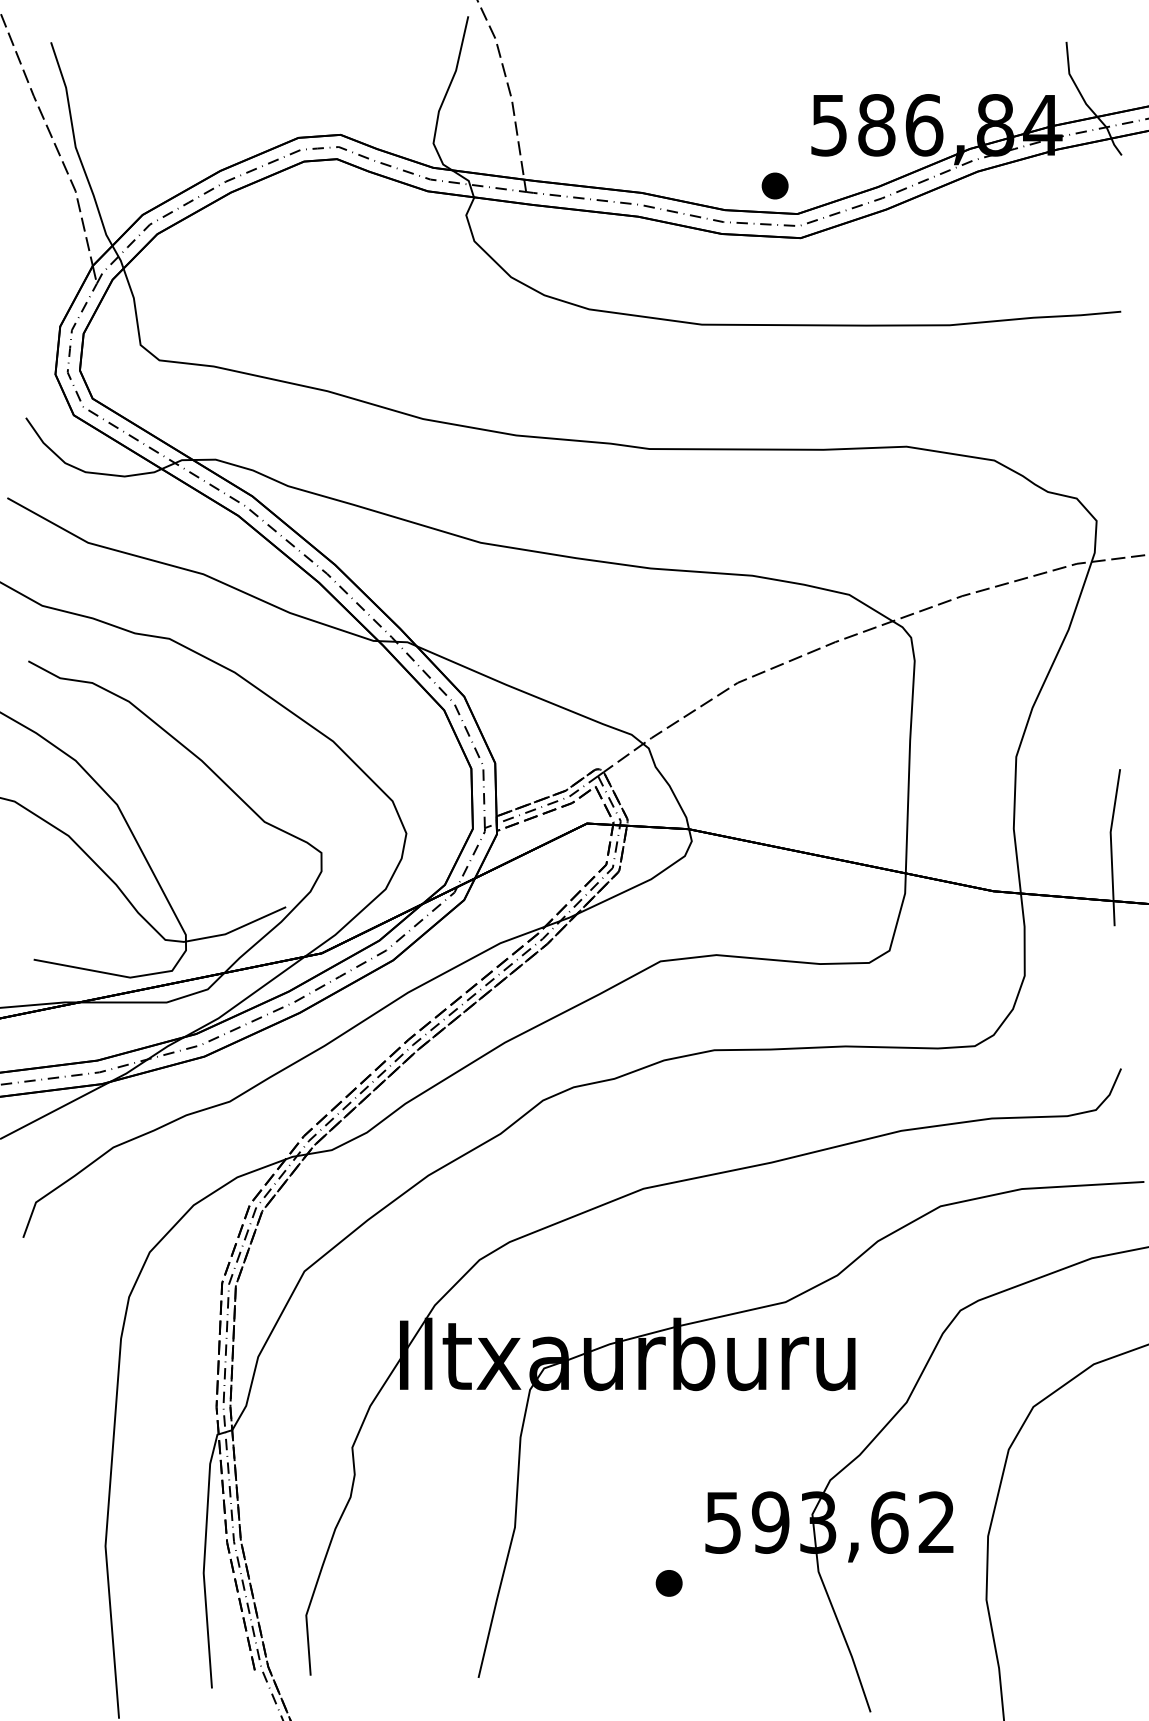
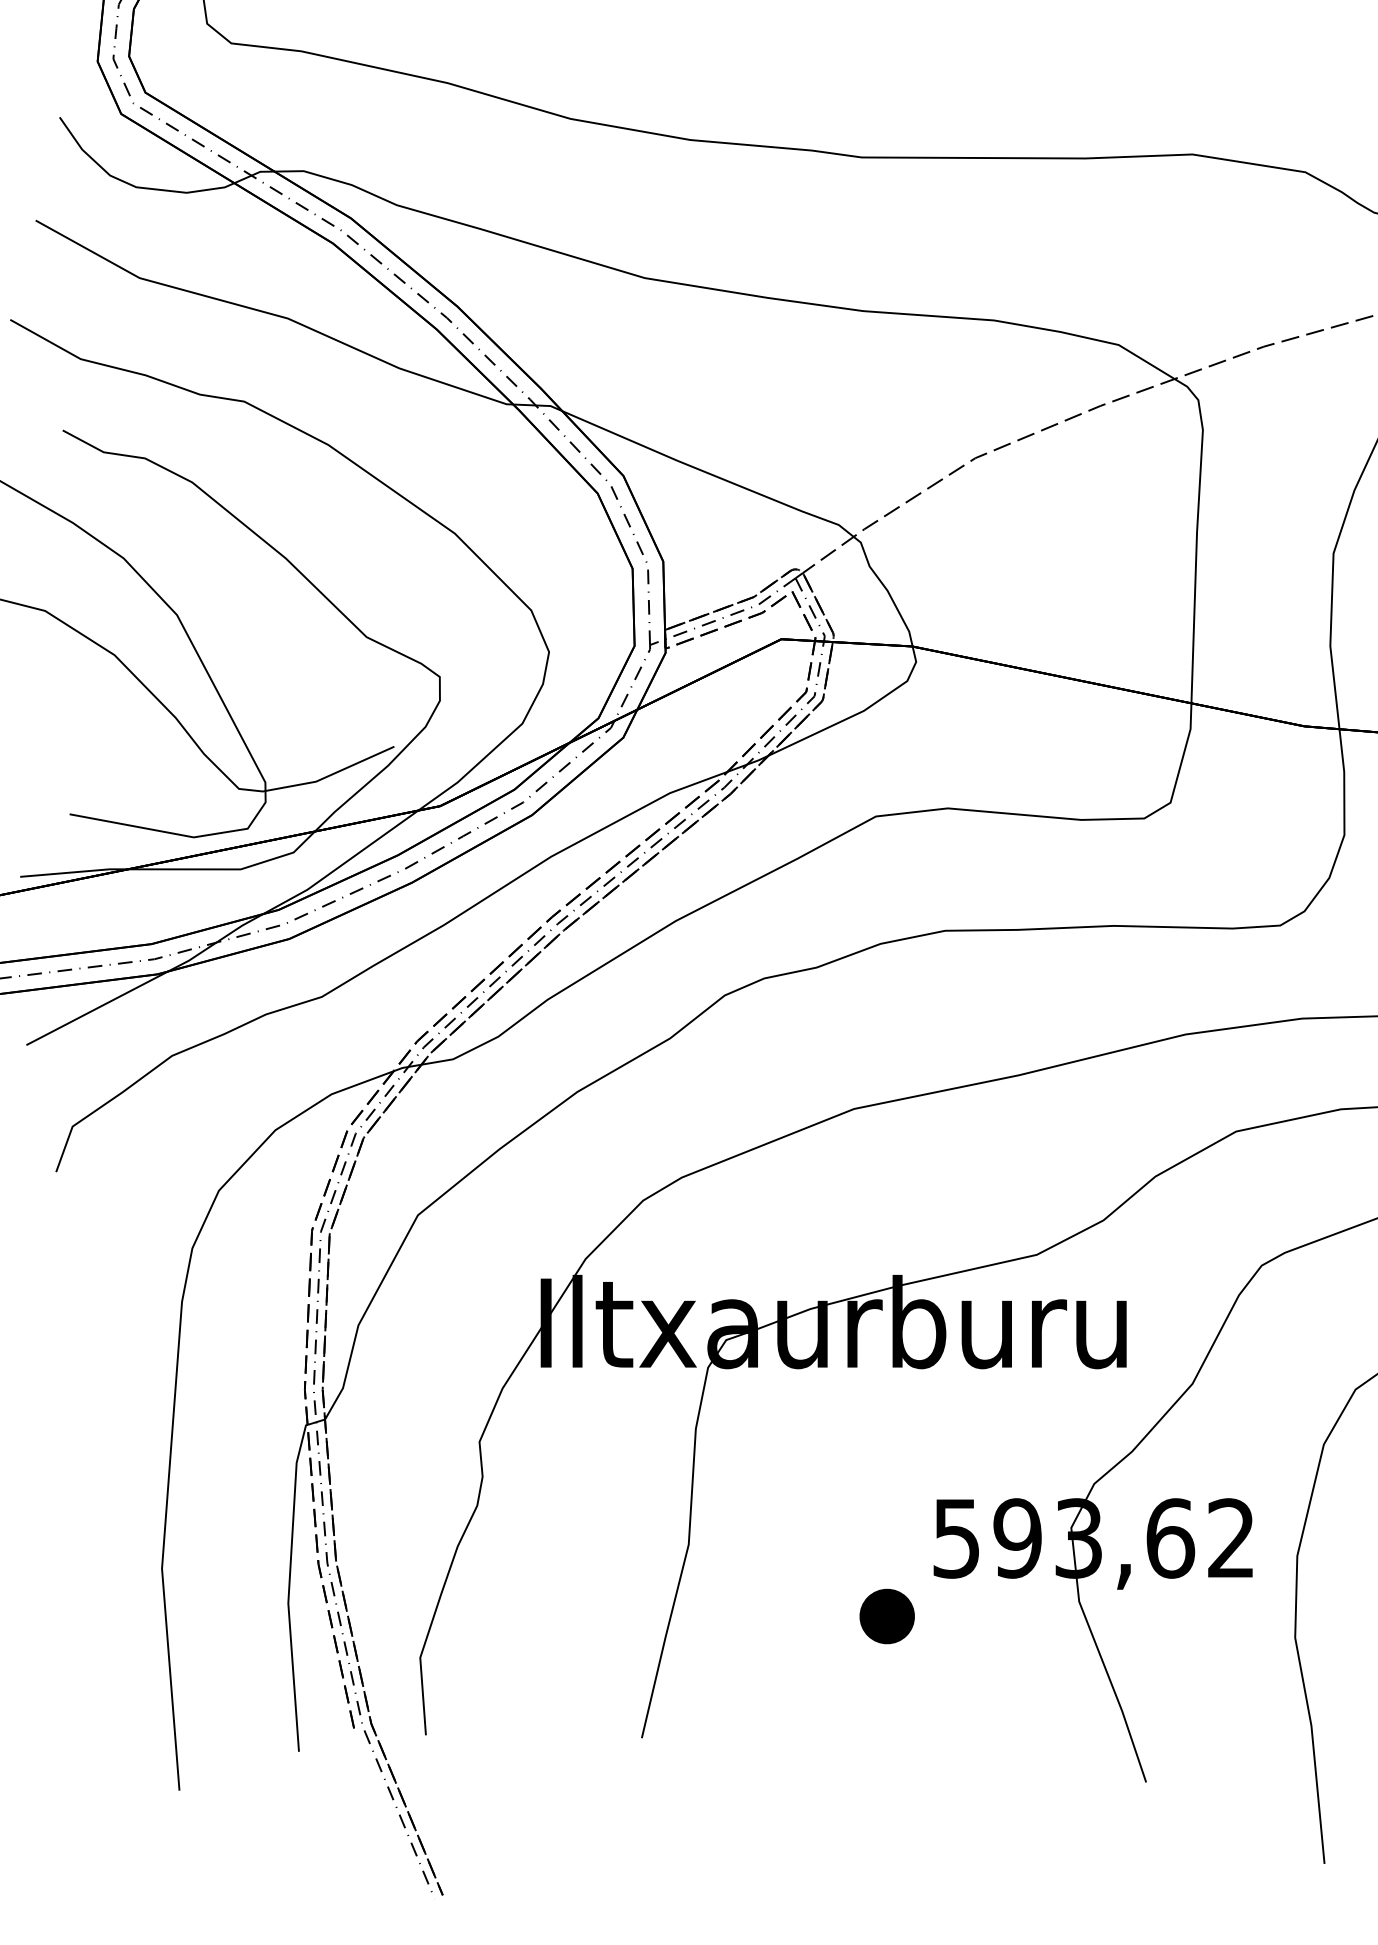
part: (668, 1583) -> (886, 1616), size x1.6

